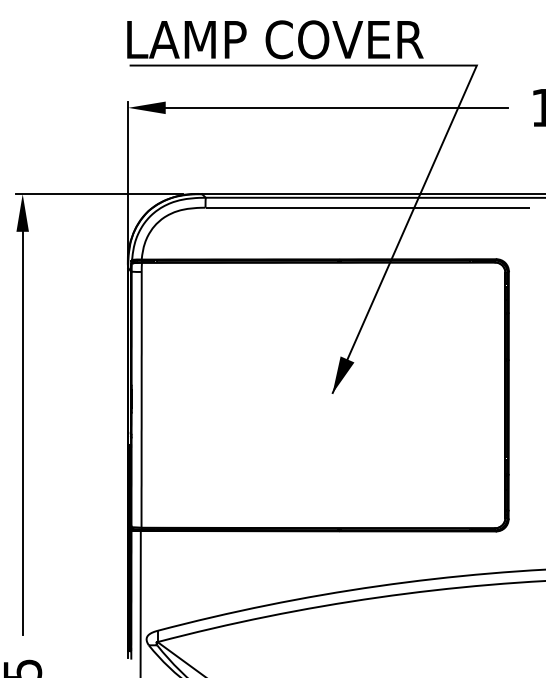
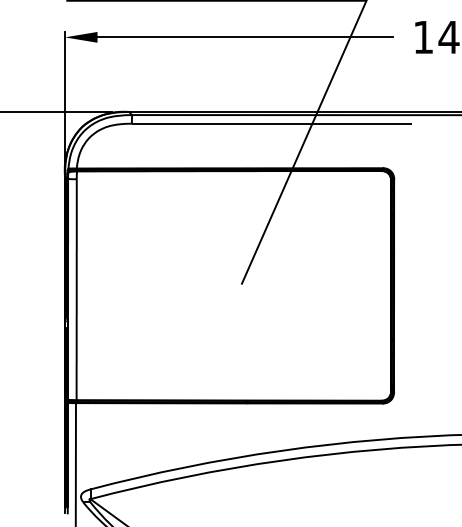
fill: (343, 374) -> (251, 267), removed

